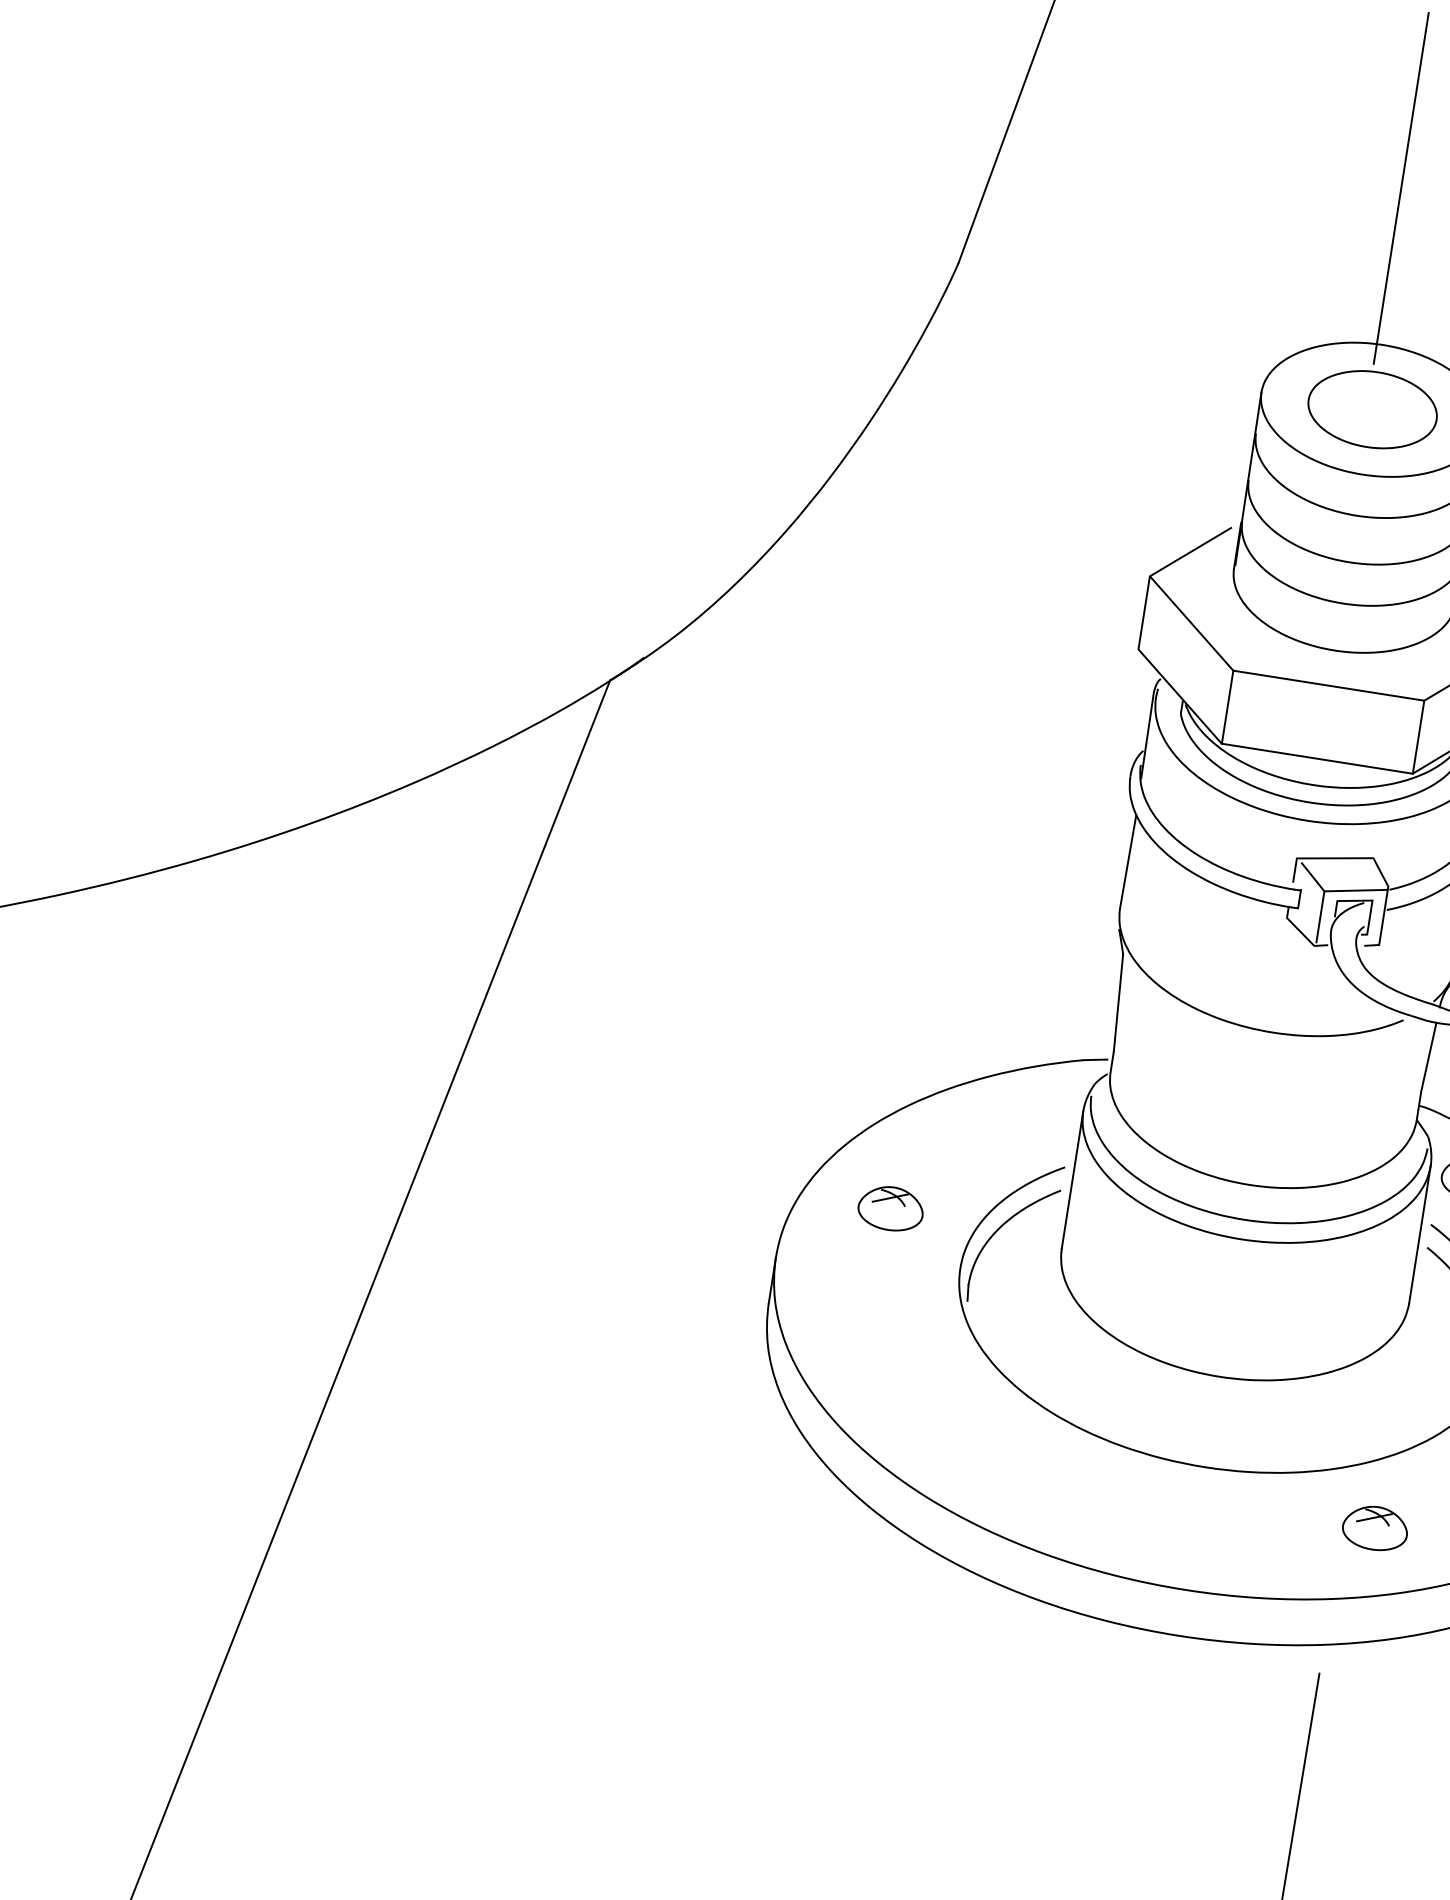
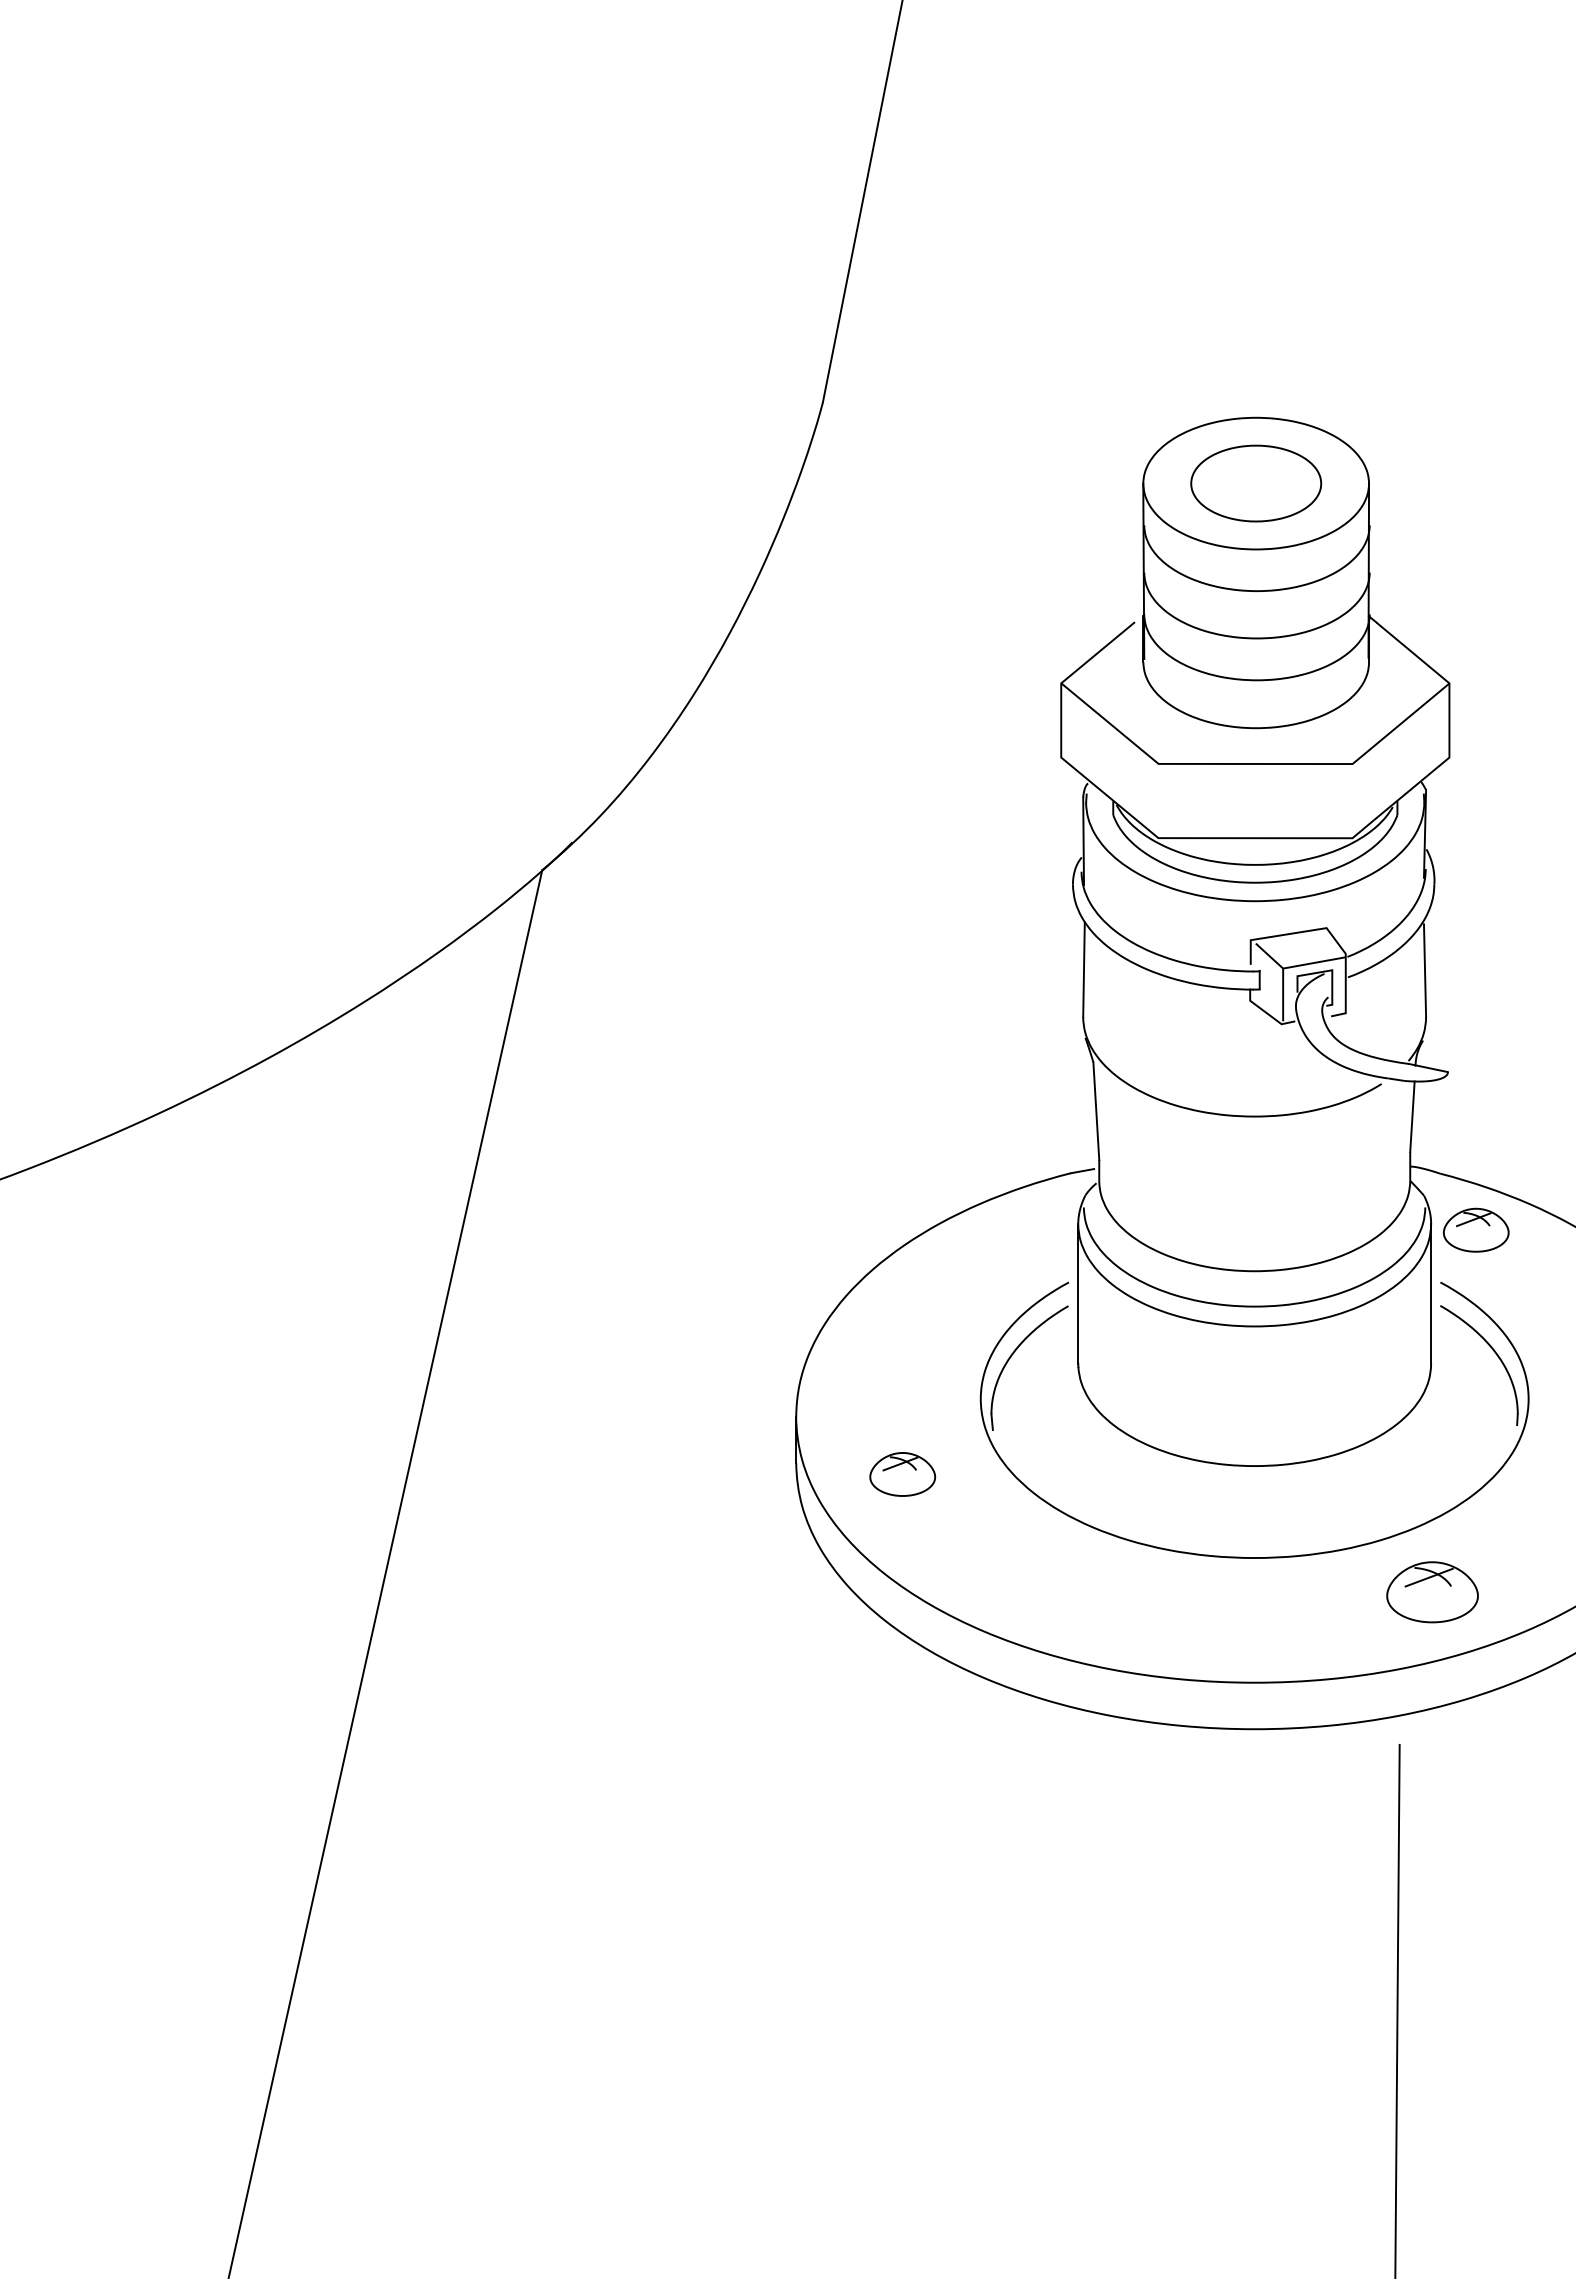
line: (1401, 188) -> (1250, 259), removed
line: (1227, 706) -> (1158, 800), removed
line: (1418, 737) -> (1352, 801), removed
part: (890, 1208) -> (902, 1474), moved
part: (1375, 1527) -> (1432, 1591), size x1.4

